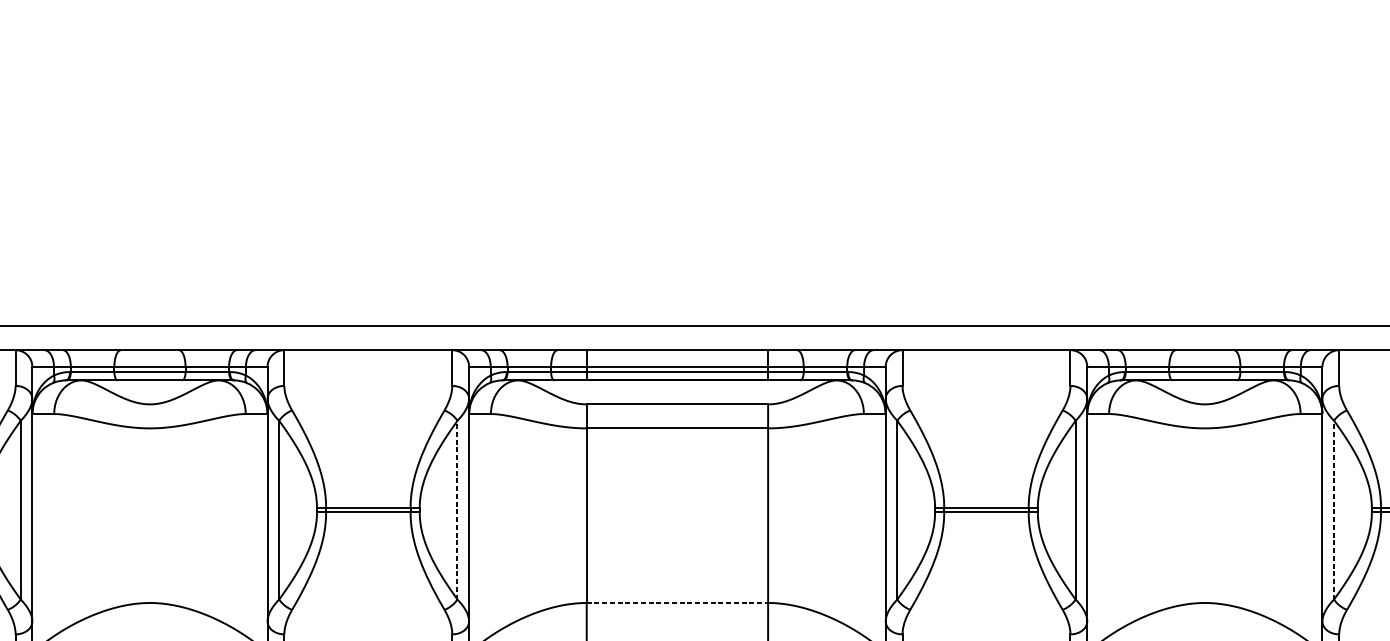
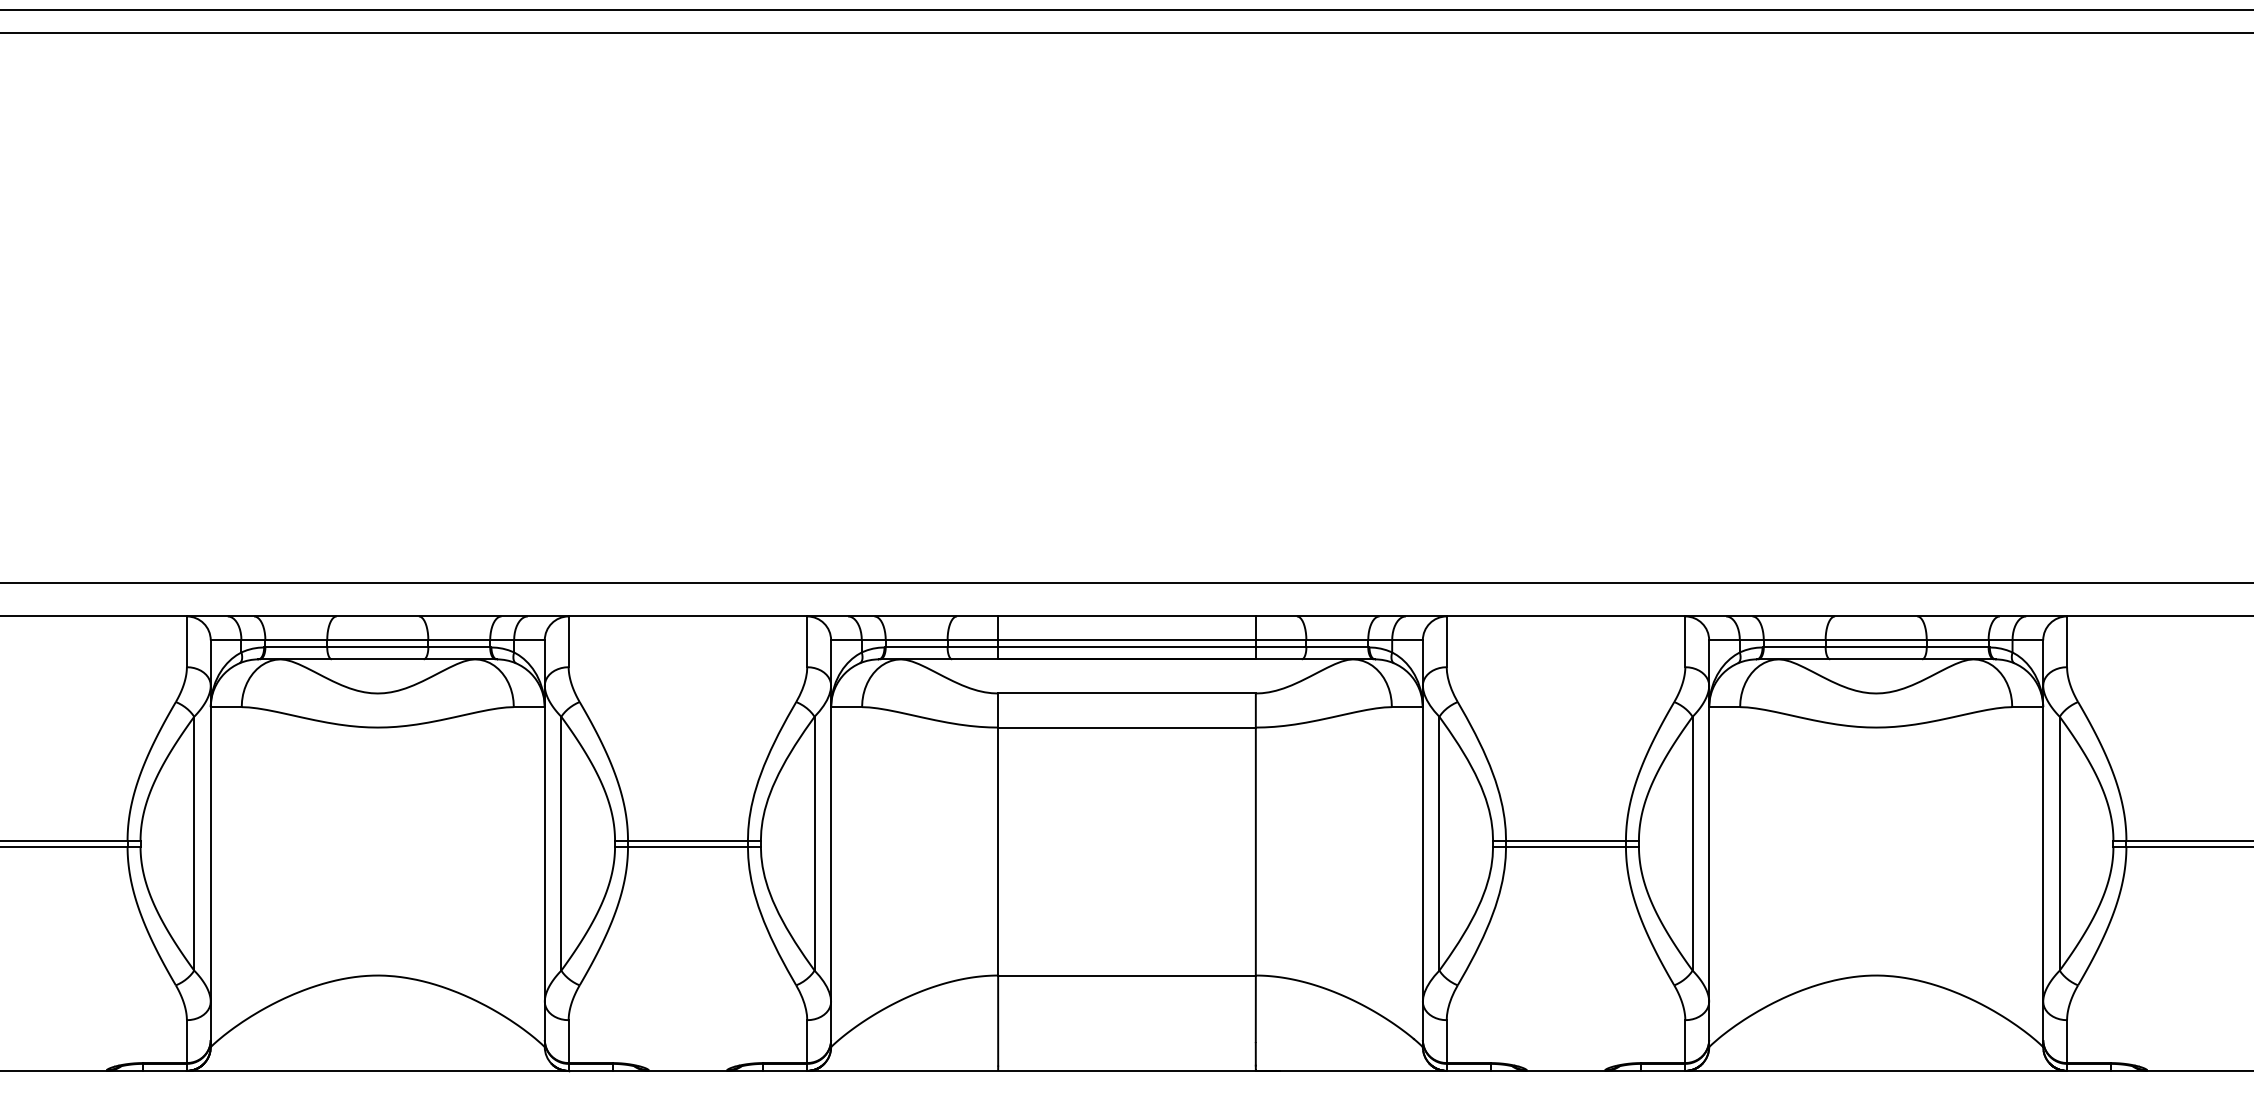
line: (457, 510) -> (814, 843), dashed -> solid
line: (1333, 510) -> (2059, 843), dashed -> solid
line: (677, 602) -> (1126, 975), dashed -> solid

